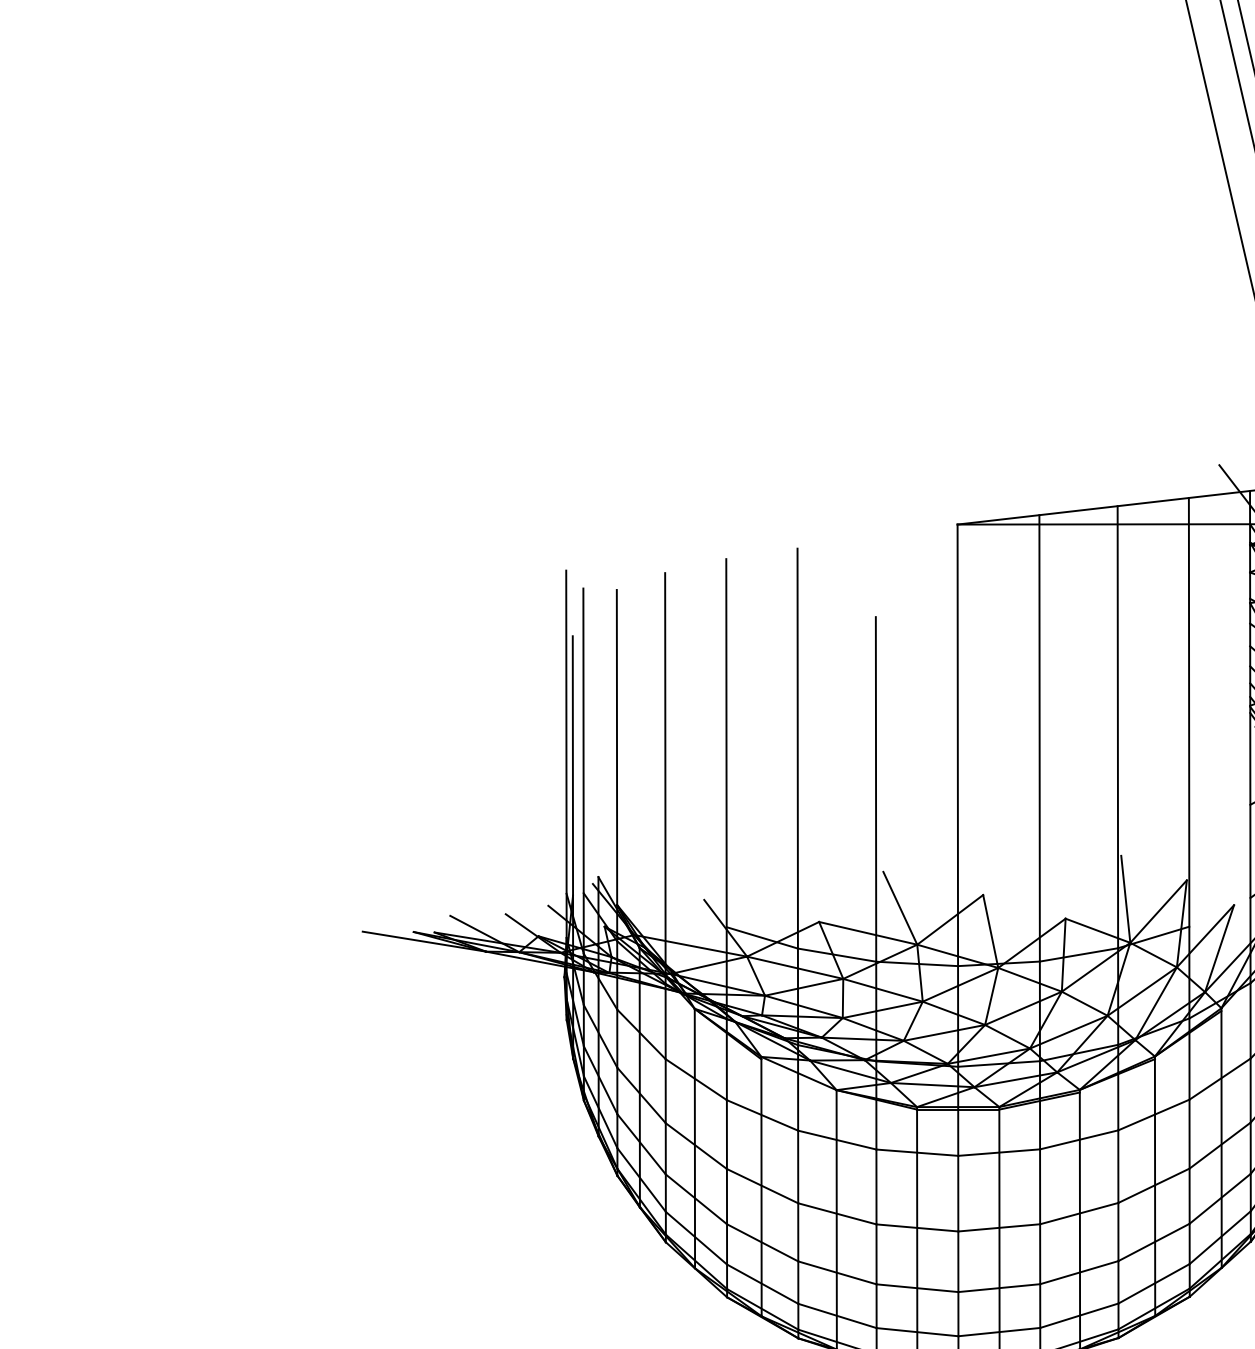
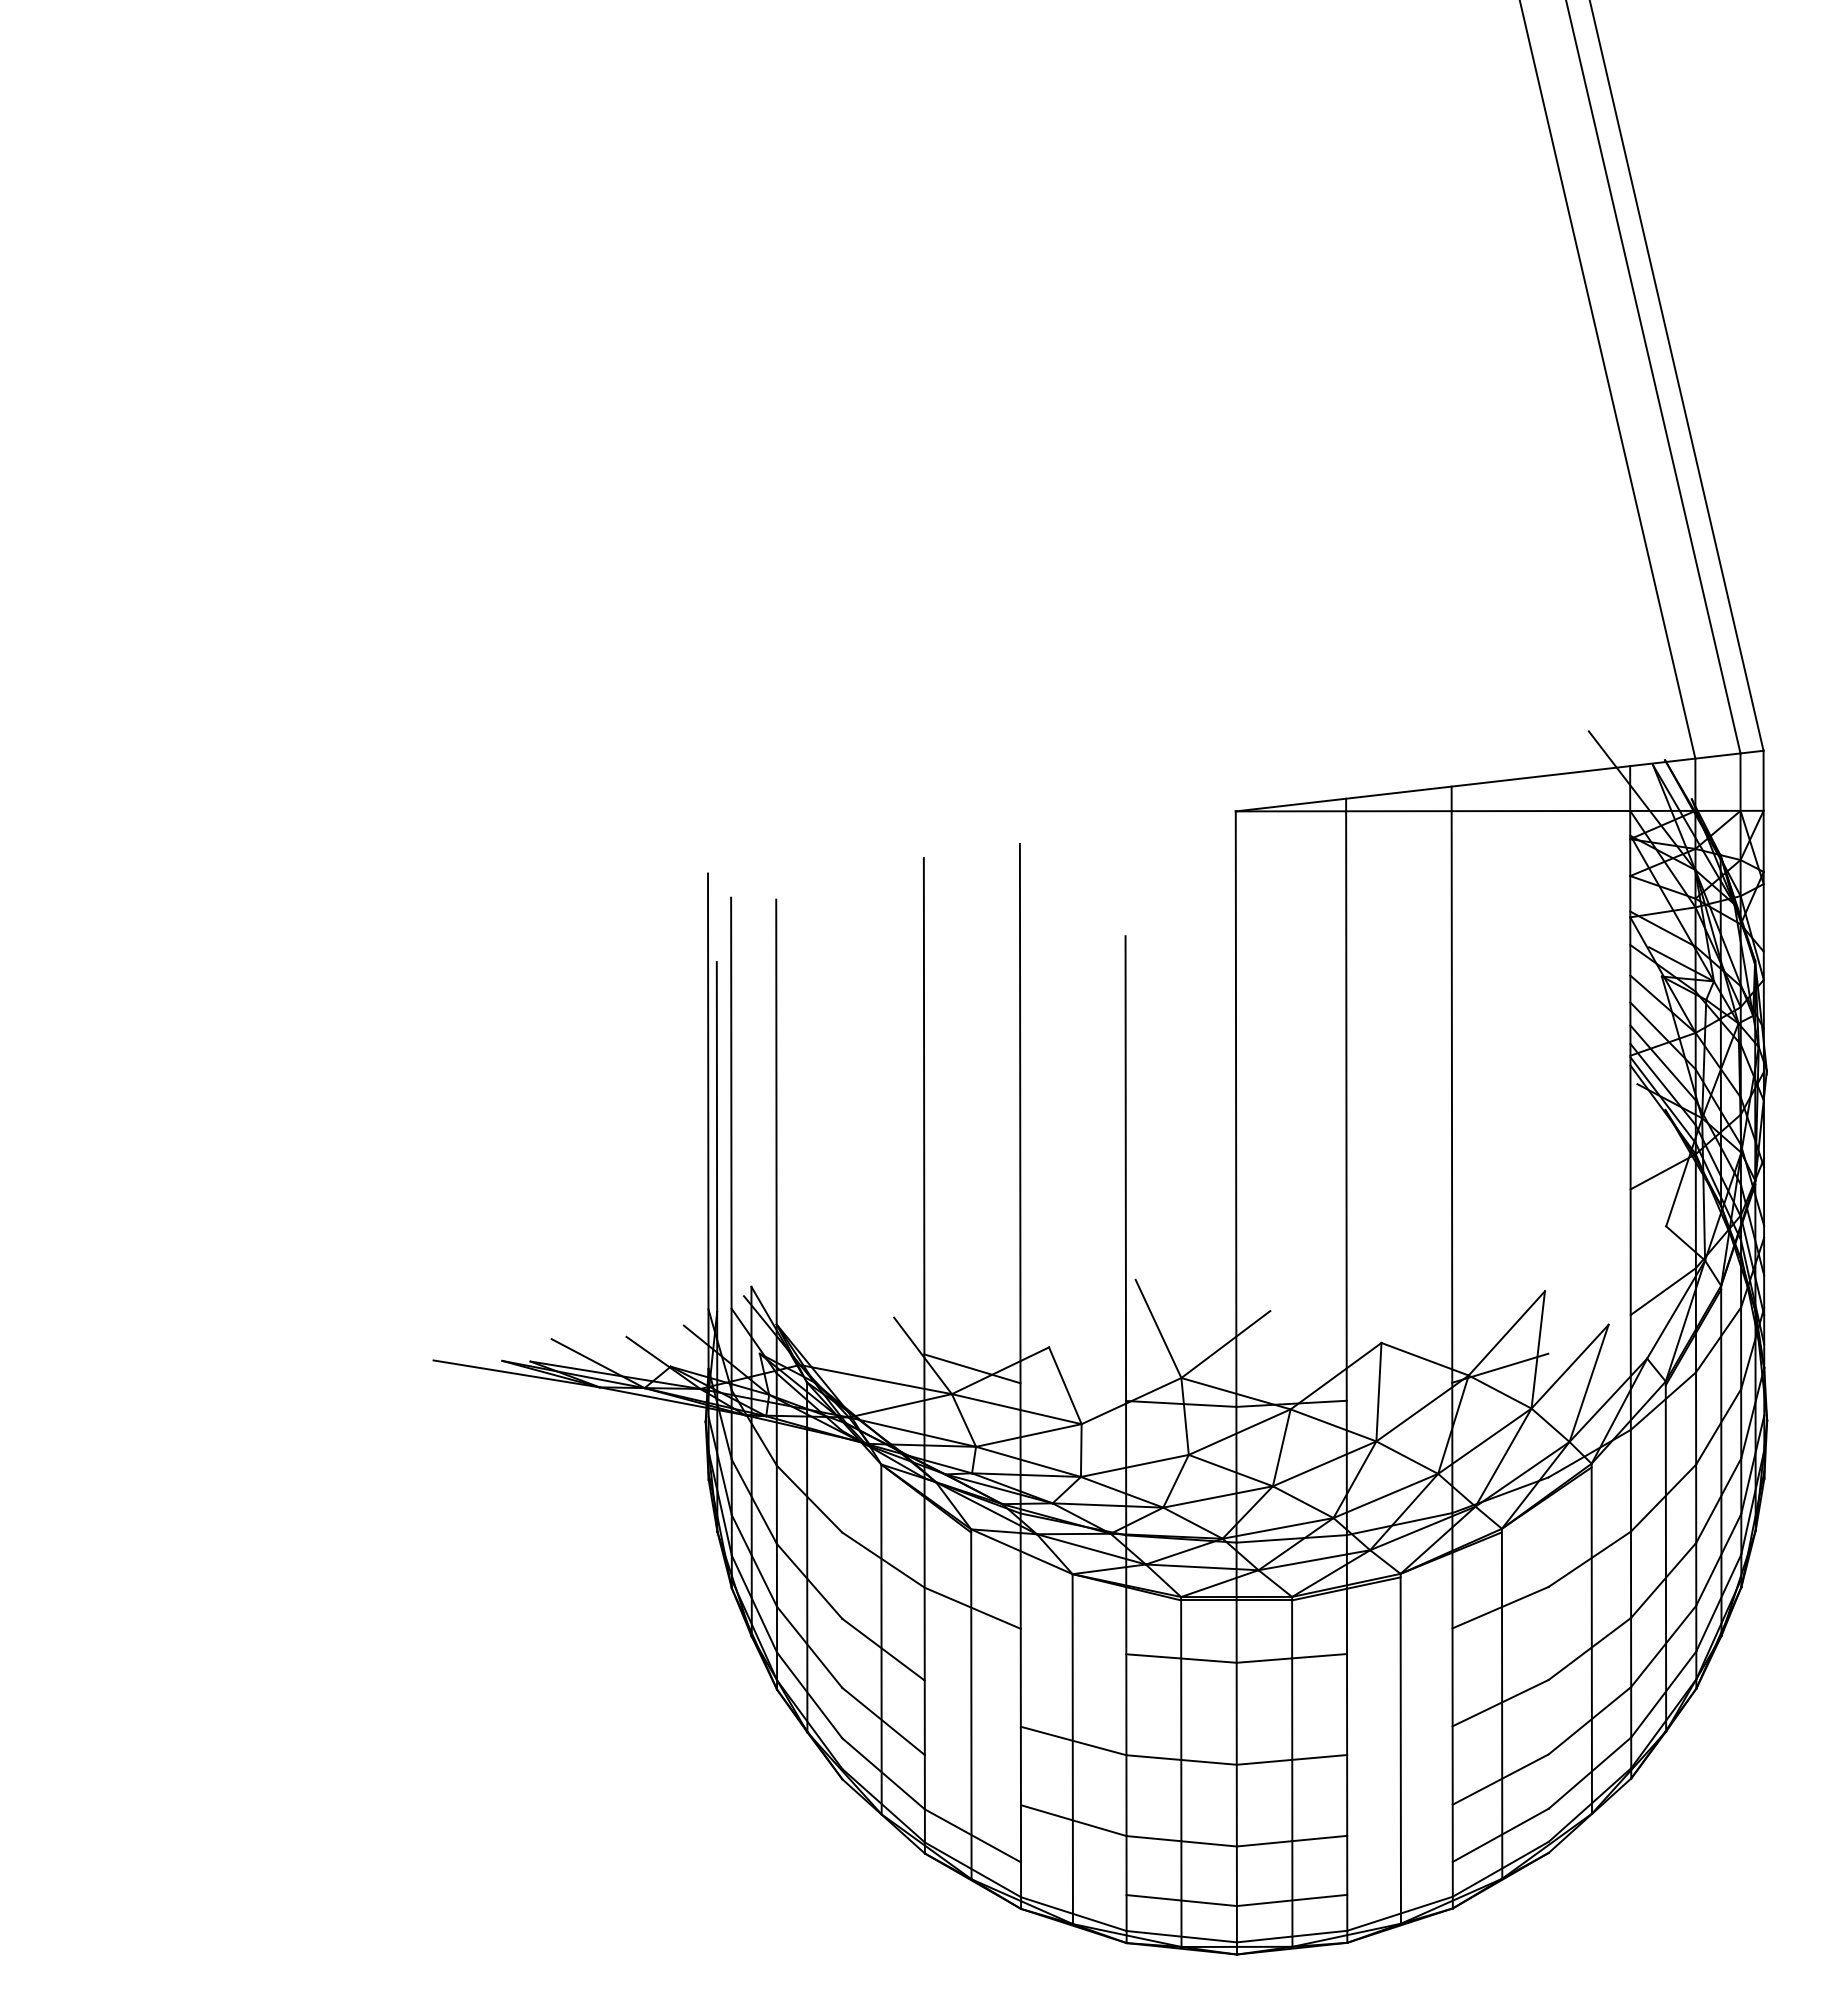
line: (1188, 896) -> (1547, 1313), removed
line: (1125, 899) -> (1462, 1316), removed
line: (665, 907) -> (841, 1327), removed
line: (990, 931) -> (1280, 1360), removed
line: (868, 933) -> (1115, 1362), removed
line: (837, 954) -> (1073, 1391), removed
line: (1078, 954) -> (1399, 1391), removed
line: (882, 990) -> (1134, 1439), removed
line: (837, 1140) -> (1073, 1641), removed
line: (1078, 1140) -> (1399, 1641), removed
line: (762, 1186) -> (972, 1703), removed
line: (1078, 1213) -> (1399, 1740), removed
line: (762, 1243) -> (972, 1780), removed
line: (1078, 1272) -> (1399, 1819), removed
line: (837, 1315) -> (1073, 1878), removed
line: (1078, 1315) -> (1399, 1877), removed

